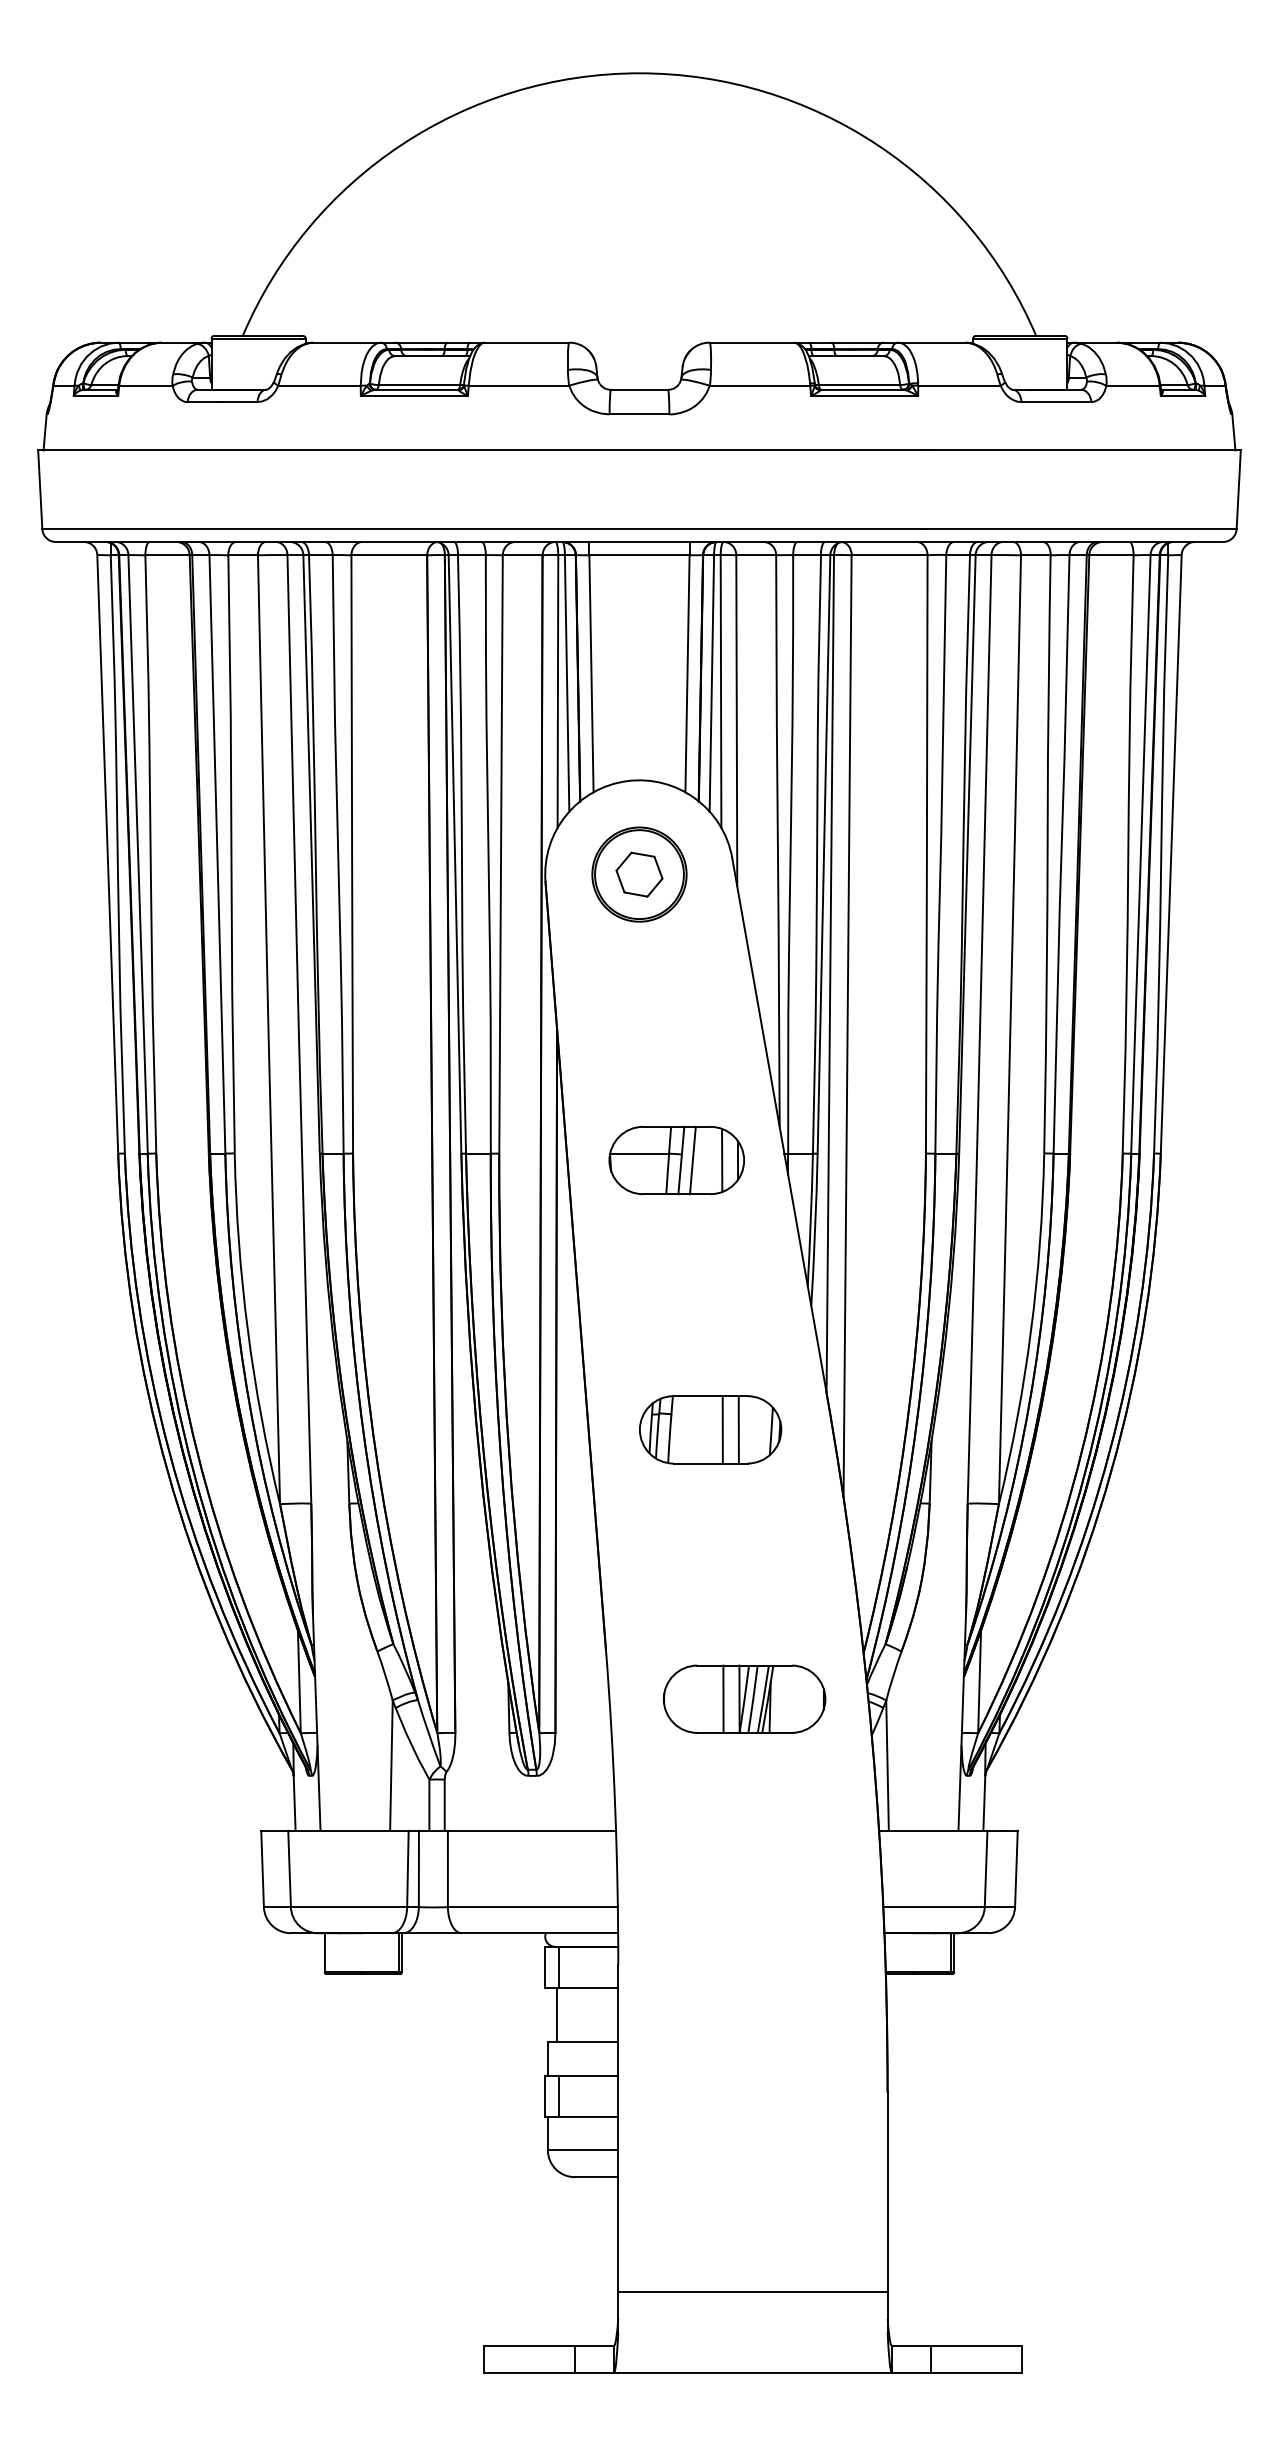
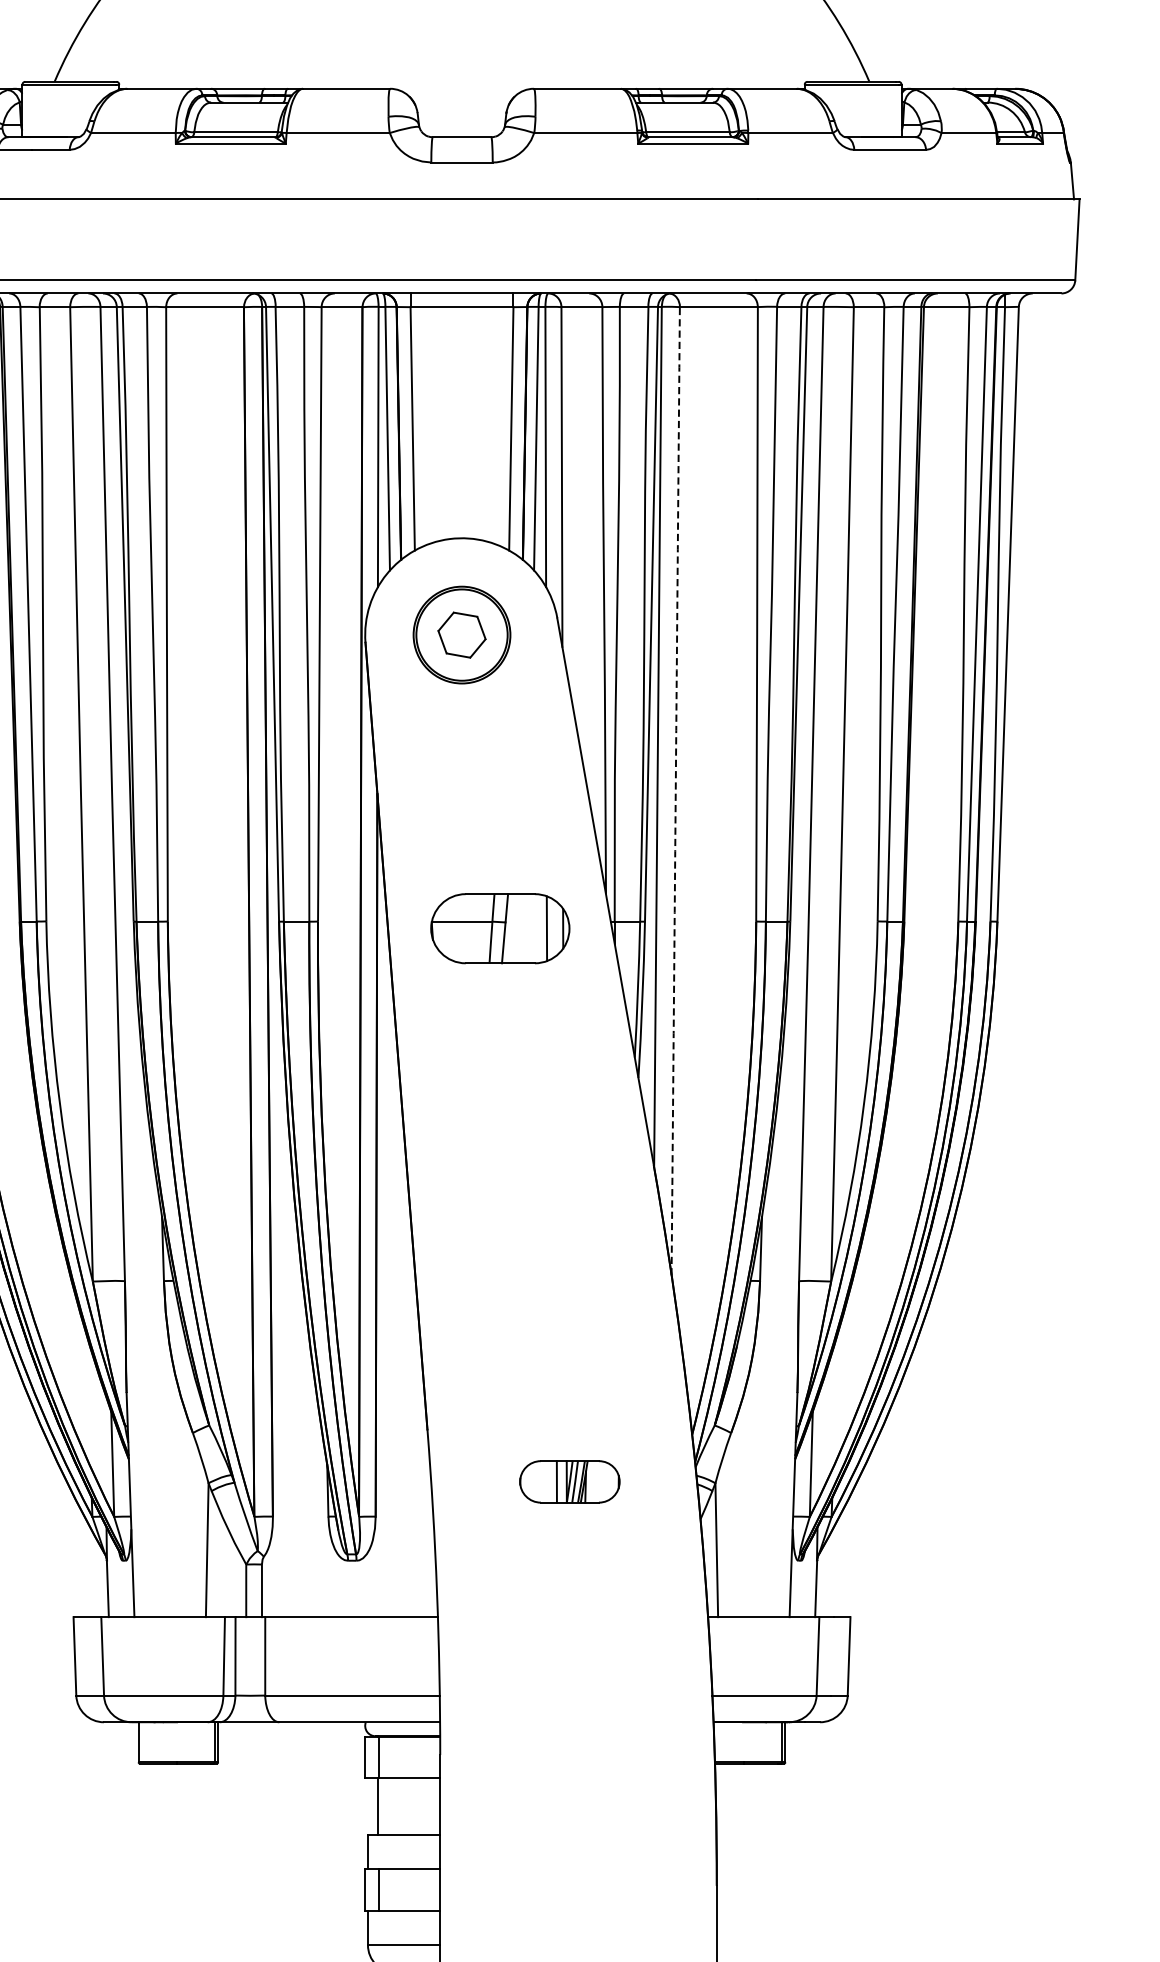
arc: (847, 1026) -> (675, 791), solid -> dashed
line: (692, 1160) -> (516, 928), removed
part: (710, 1429) -> (534, 1204), removed
part: (744, 1698) -> (569, 1481), size x0.6

